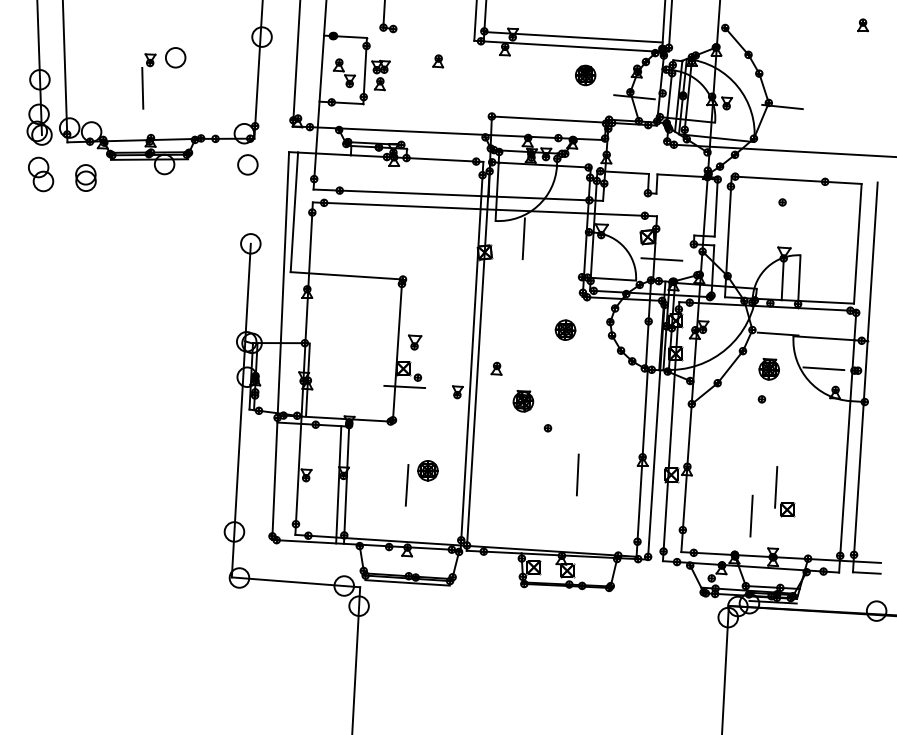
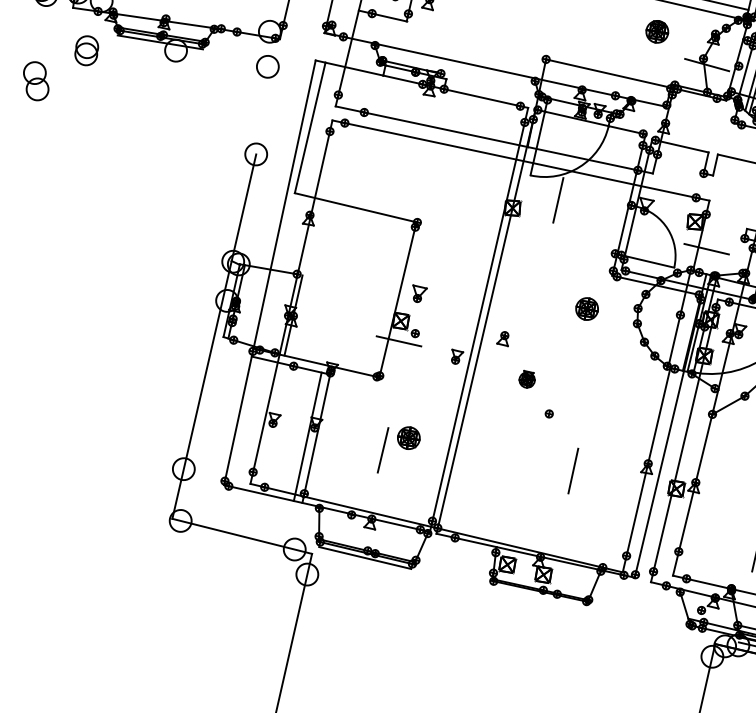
part: (41, 174) -> (36, 81), moved
part: (523, 401) -> (527, 379), size x0.7

